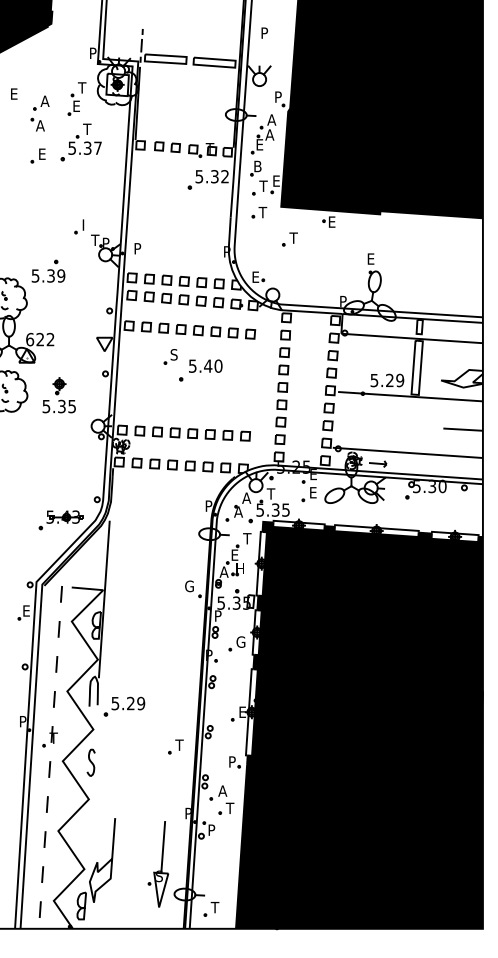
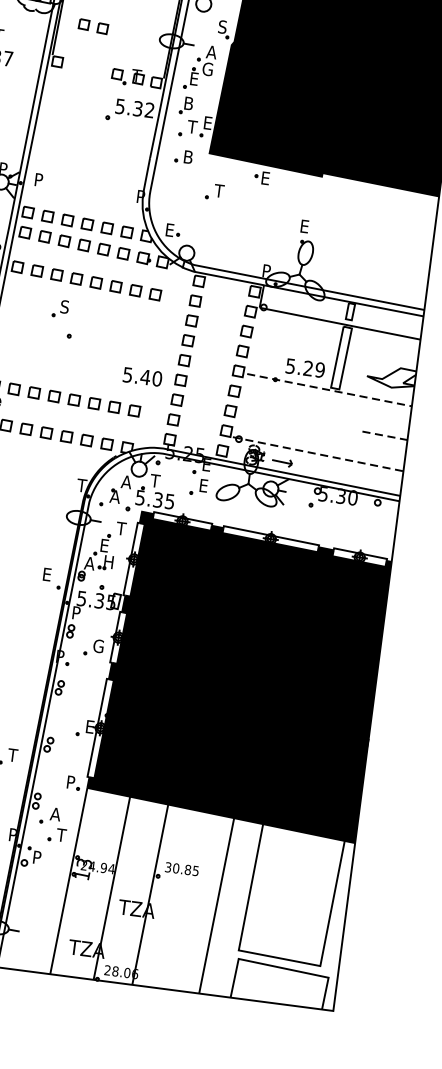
text: (277, 96) -> (221, 26), P -> S
text: (269, 134) -> (206, 68), A -> G
part: (167, 146) -> (93, 25), moved
text: (262, 212) -> (187, 156), T -> B
text: (205, 365) -> (142, 376), moved
line: (410, 396) -> (329, 389), solid -> dashed
line: (463, 429) -> (385, 435), solid -> dashed
line: (408, 452) -> (318, 453), solid -> dashed
text: (208, 505) -> (81, 484), P -> T
text: (189, 586) -> (47, 574), G -> E
fill: (359, 846) -> (204, 898), removed
part: (211, 909) -> (25, 948), removed

